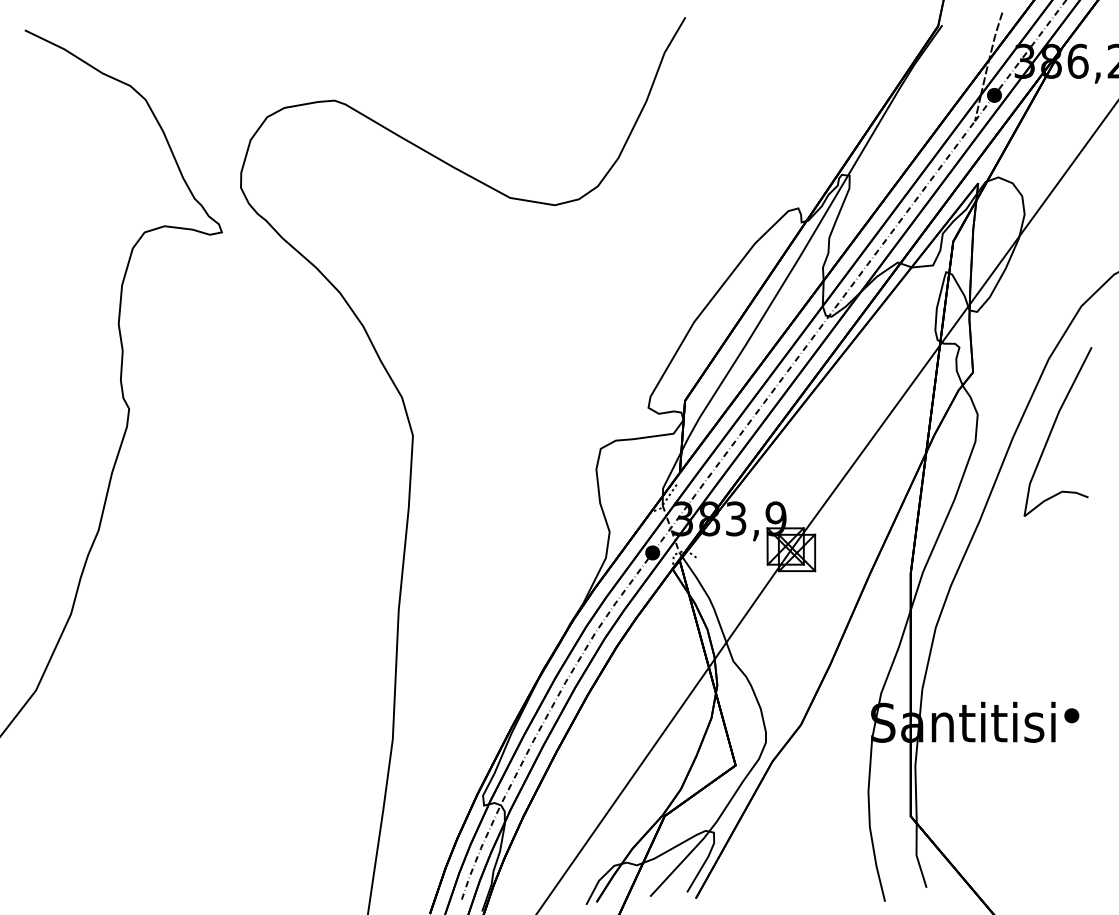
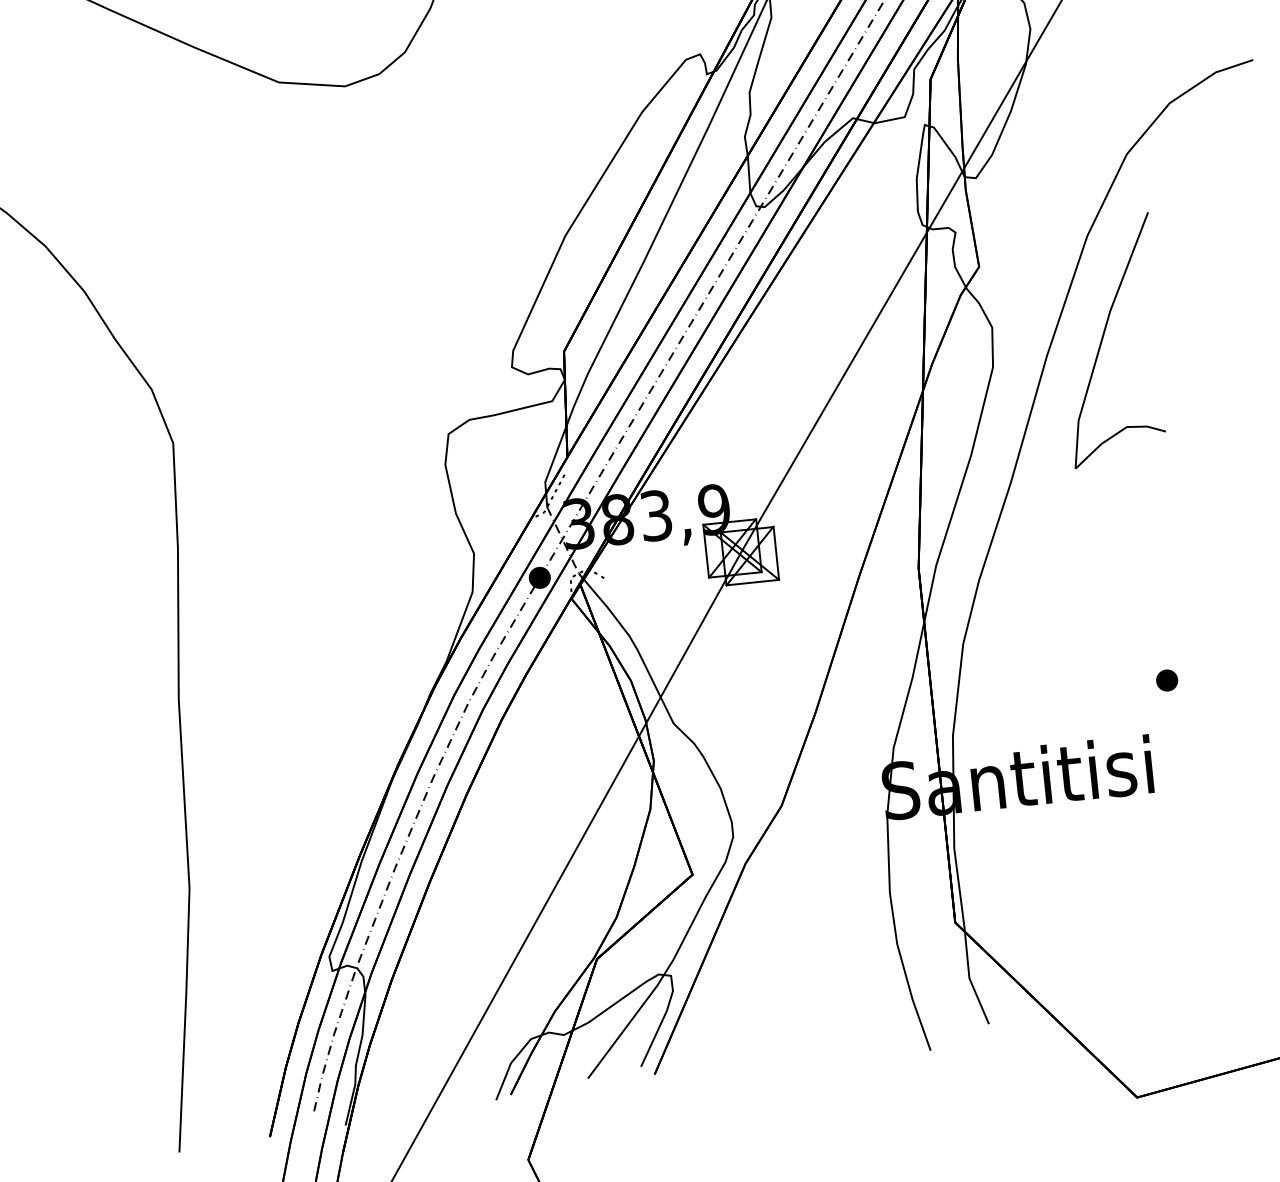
part: (1071, 715) -> (1166, 680), moved

